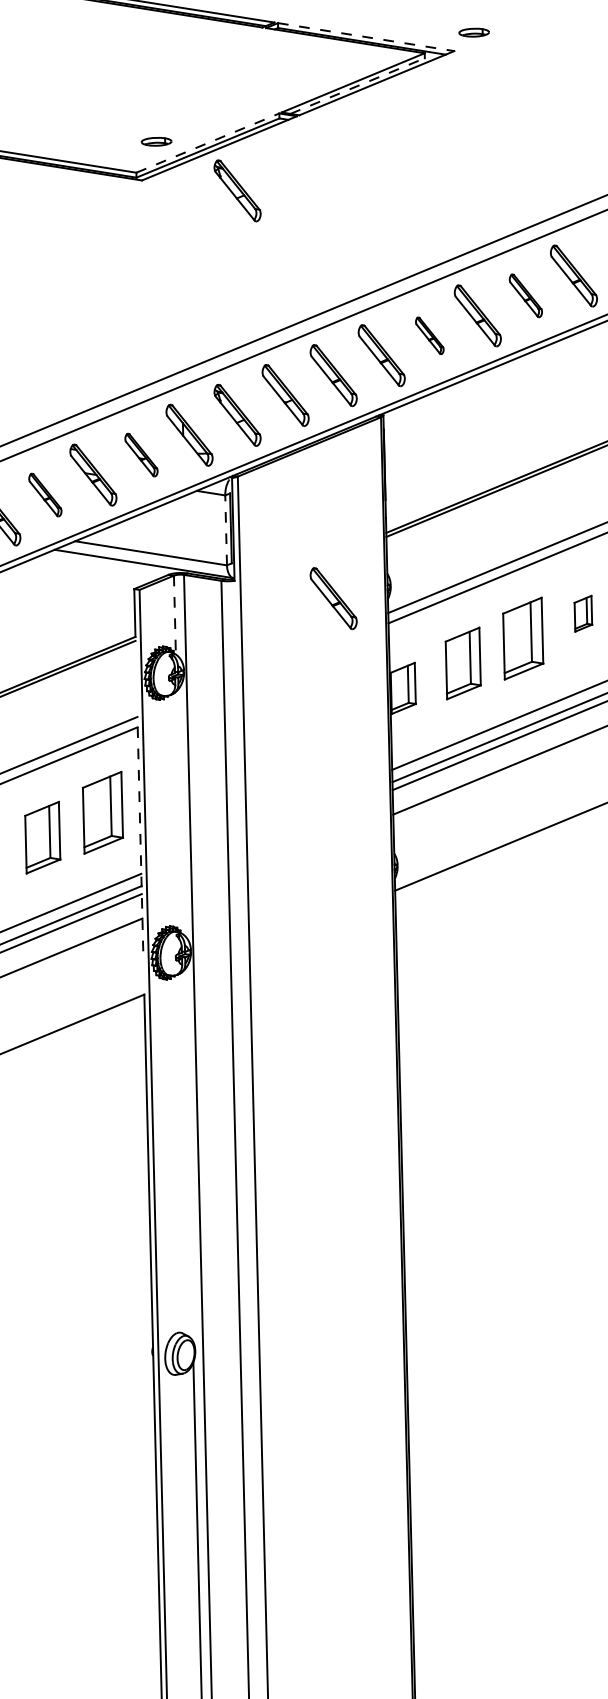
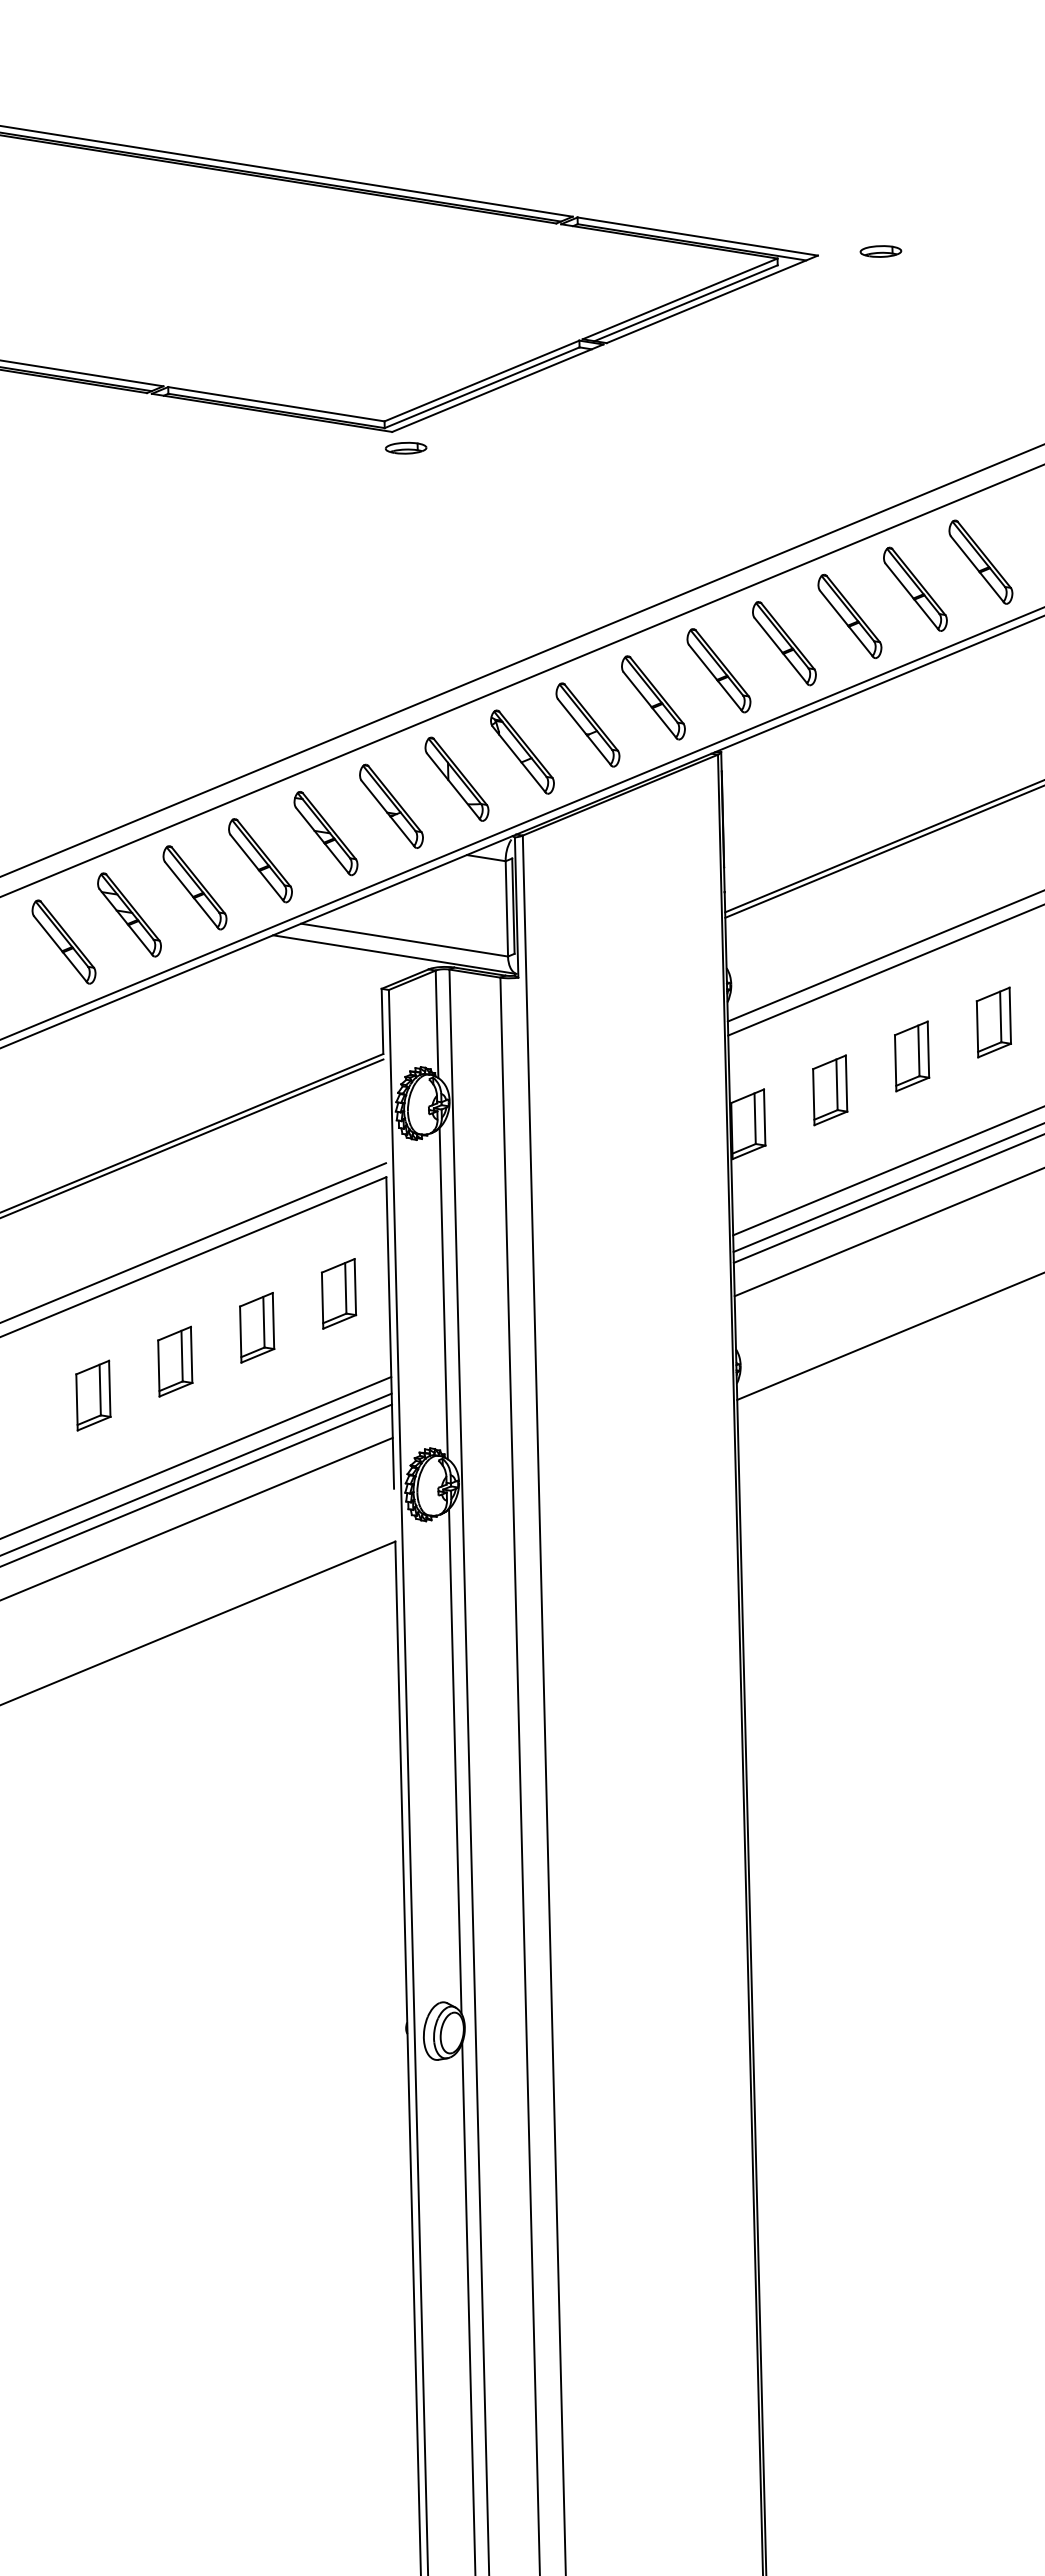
part: (473, 32) -> (880, 251), moved
line: (366, 37) -> (697, 236), dashed -> solid
line: (357, 86) -> (686, 303), dashed -> solid
part: (156, 141) -> (405, 447), moved
line: (208, 142) -> (482, 380), dashed -> solid
part: (237, 190) -> (522, 445), removed
part: (525, 295) -> (915, 588), size x1.43
part: (429, 335) -> (784, 643), size x1.67
part: (141, 454) -> (391, 805), size x1.43
part: (45, 494) -> (260, 860), size x1.43
line: (225, 530) -> (506, 908), dashed -> solid
part: (333, 598) -> (653, 1001), removed
part: (583, 613) -> (993, 1022), size x1.43
line: (175, 615) -> (437, 1024), dashed -> solid
part: (523, 638) -> (912, 1056), size x0.62
part: (463, 663) -> (830, 1090), size x0.71
part: (102, 812) -> (338, 1293), size x0.62
line: (179, 812) -> (443, 1293), added
part: (43, 837) -> (257, 1327), size x0.71
line: (140, 841) -> (390, 1332), dashed -> solid
line: (188, 1155) -> (455, 1761), added

